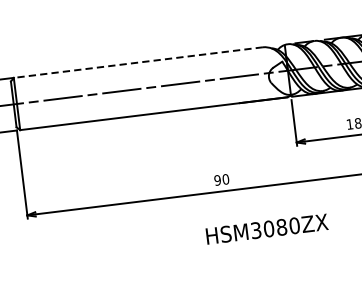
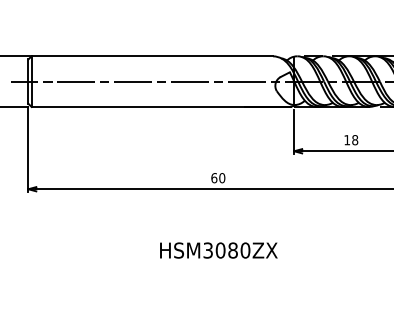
line: (138, 62) -> (152, 56), dashed -> solid
text: (217, 180) -> (214, 178), 90 -> 60
text: (266, 229) -> (218, 250), moved

